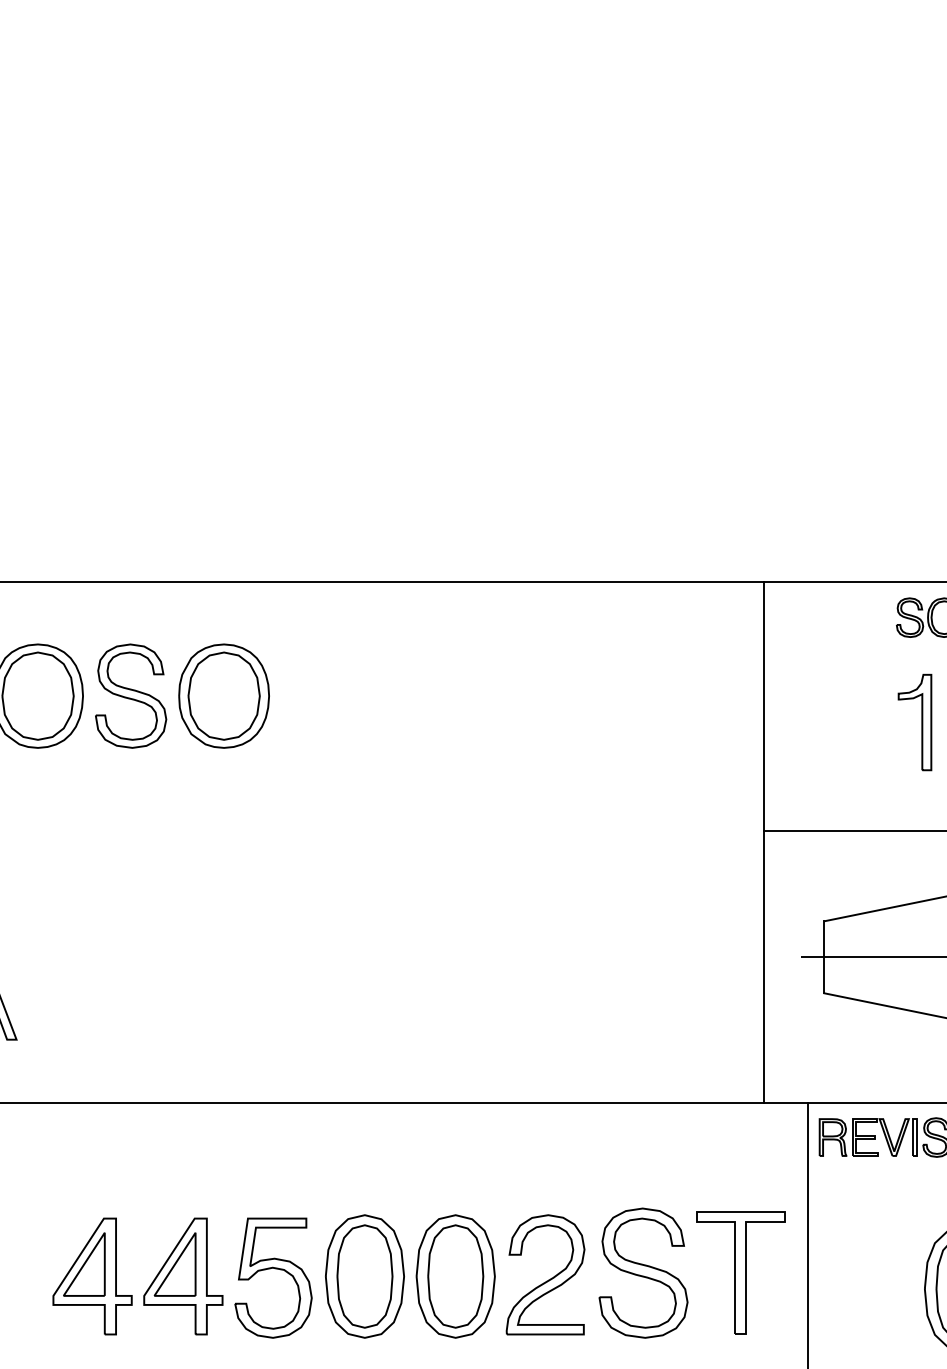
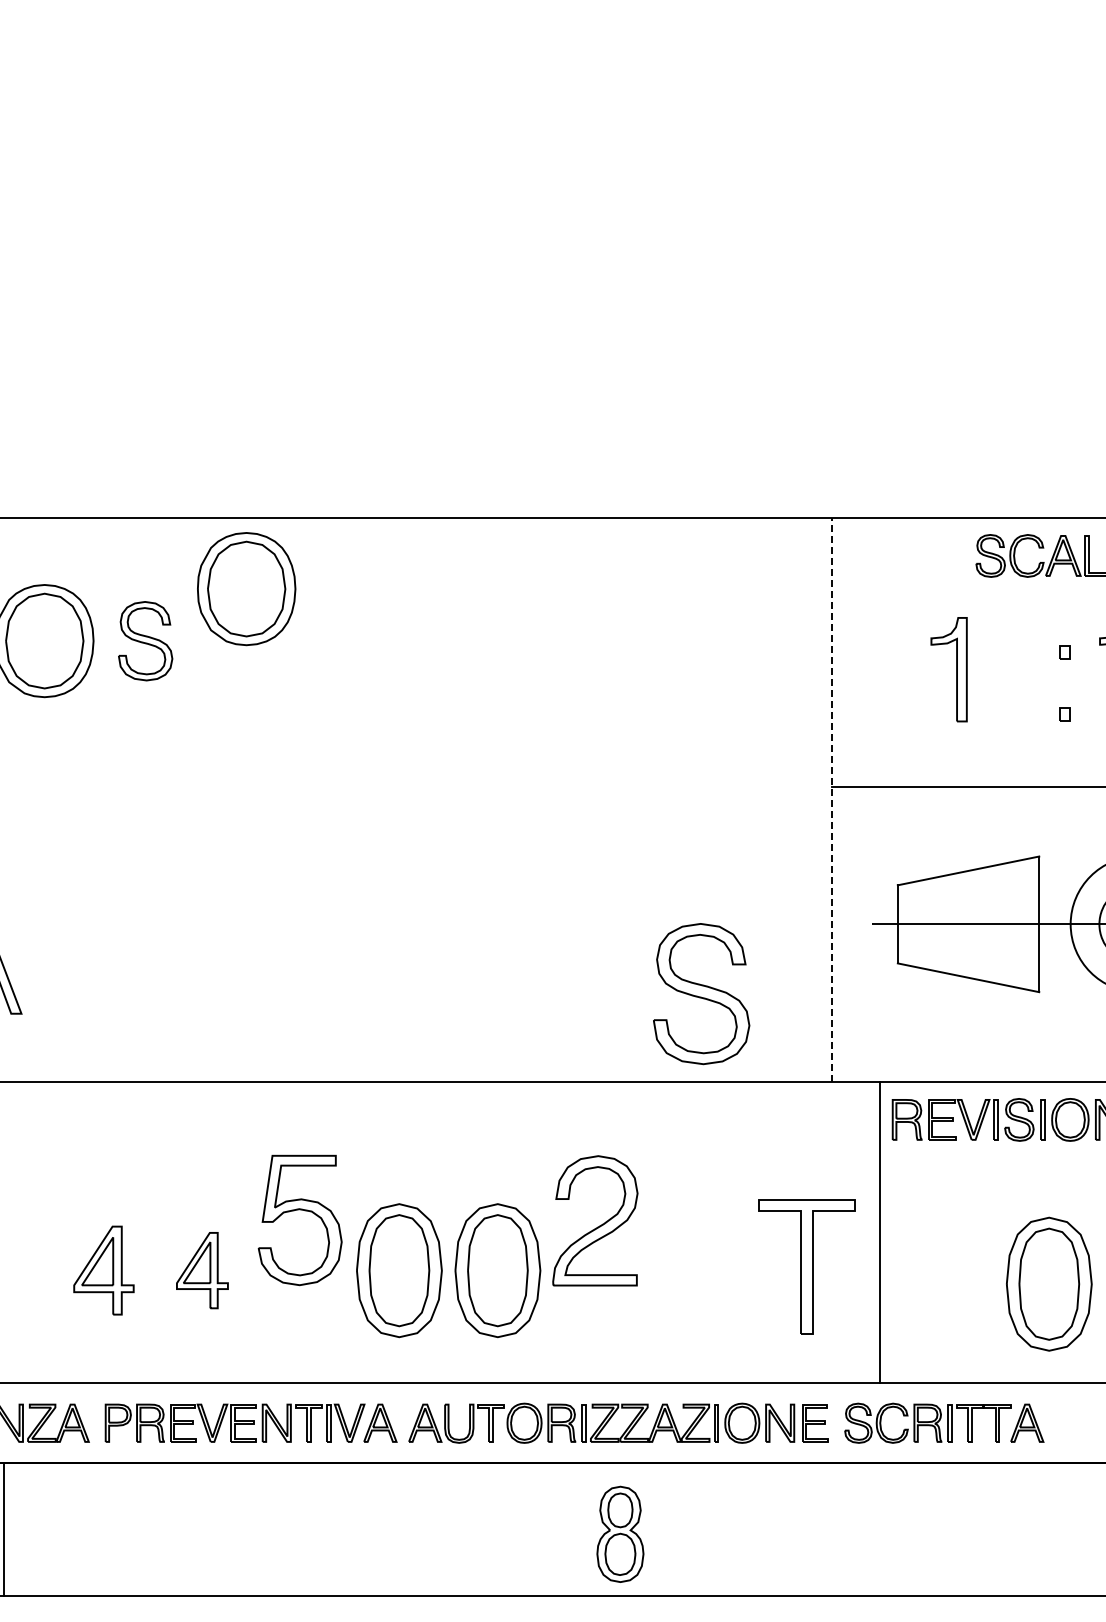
part: (130, 696) -> (145, 641), size x0.7
part: (224, 696) -> (246, 589), moved
part: (921, 722) -> (956, 669), moved
line: (764, 842) -> (832, 799), solid -> dashed
part: (272, 1268) -> (299, 1210), moved
part: (643, 1273) -> (701, 994), moved
part: (92, 1276) -> (103, 1270), size x0.7
part: (183, 1276) -> (202, 1270), size x0.6
part: (547, 1280) -> (597, 1226), moved

